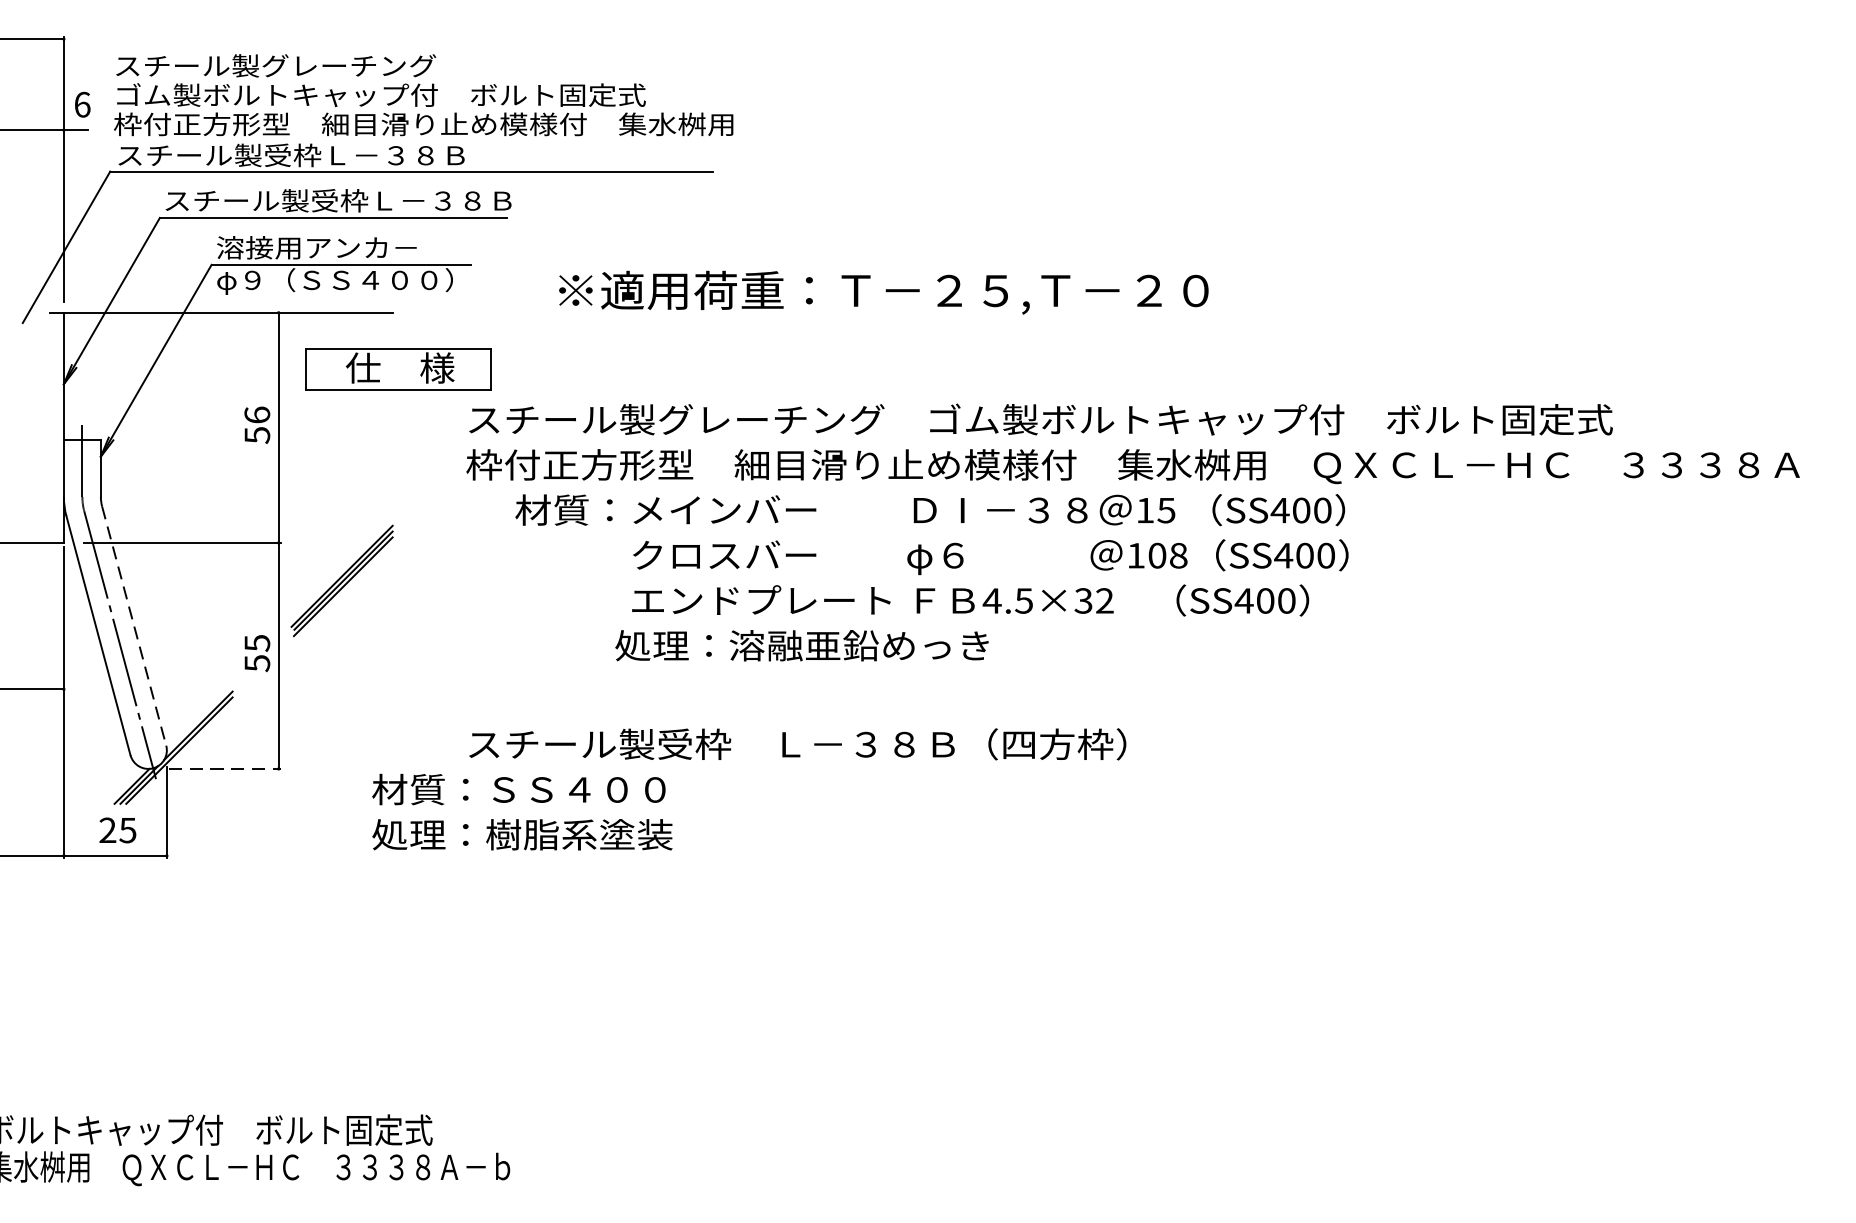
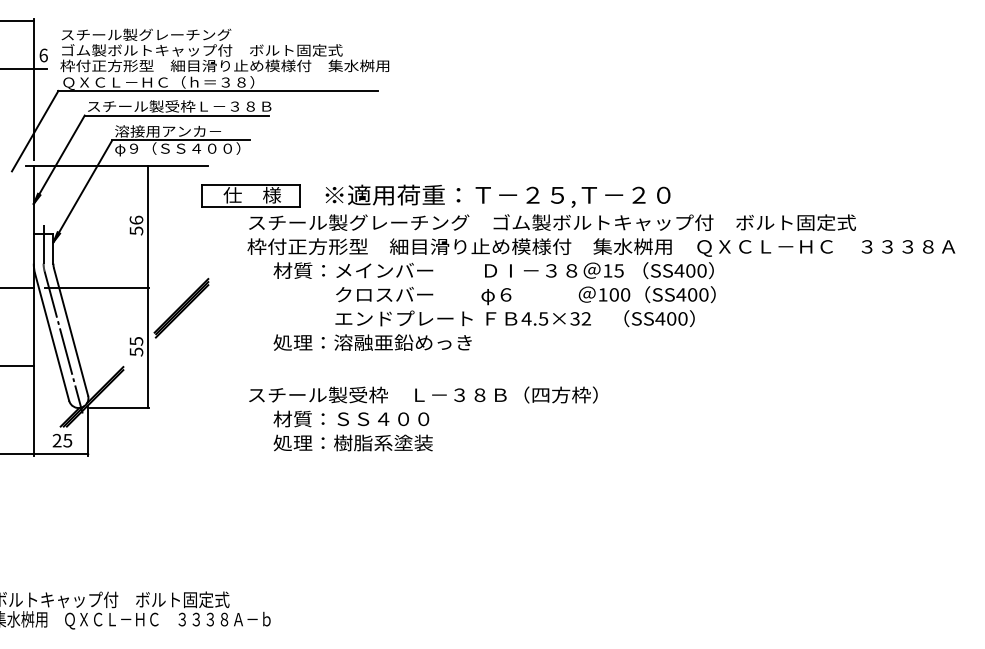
text: (298, 155) -> (158, 82), スチール製受枠Ｌ－３８Ｂ -> ＱＸＣＬ－ＨＣ（ｈ＝３８）
text: (882, 291) -> (497, 195), moved
part: (396, 368) -> (250, 195), moved
text: (1178, 554) -> (625, 294), 108 -> 100
line: (134, 626) -> (71, 332), dashed -> solid
text: (801, 645) -> (372, 342), moved
line: (225, 769) -> (119, 408), dashed -> solid
text: (521, 811) -> (352, 430), moved

